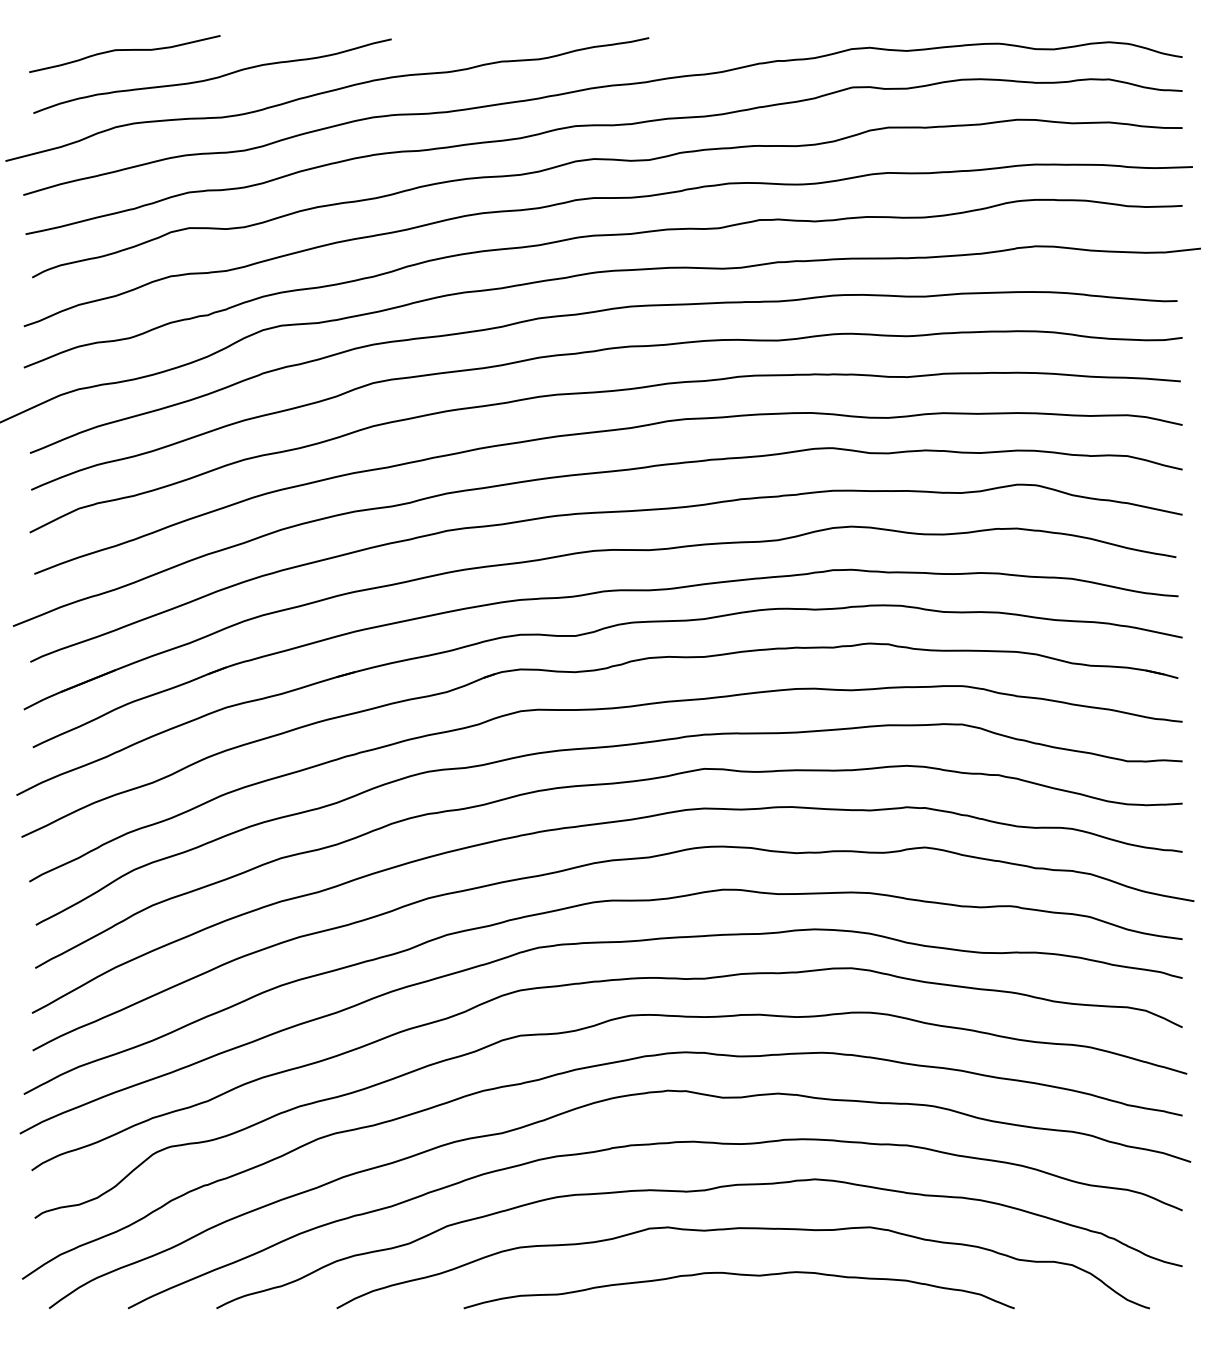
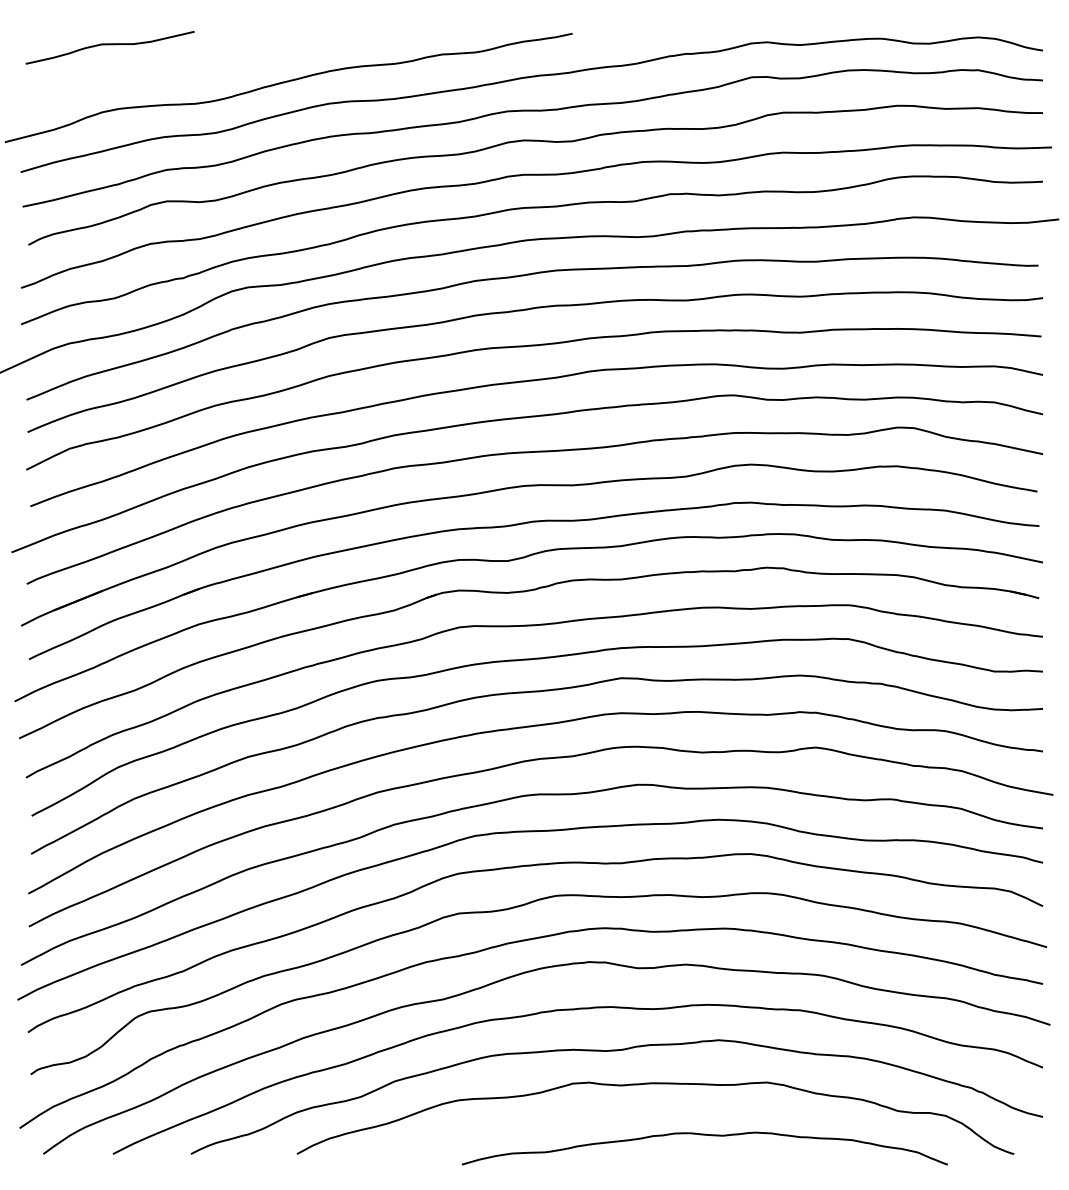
curve: (212, 77) -> (187, 68), removed
curve: (738, 1275) -> (704, 1135), moved

